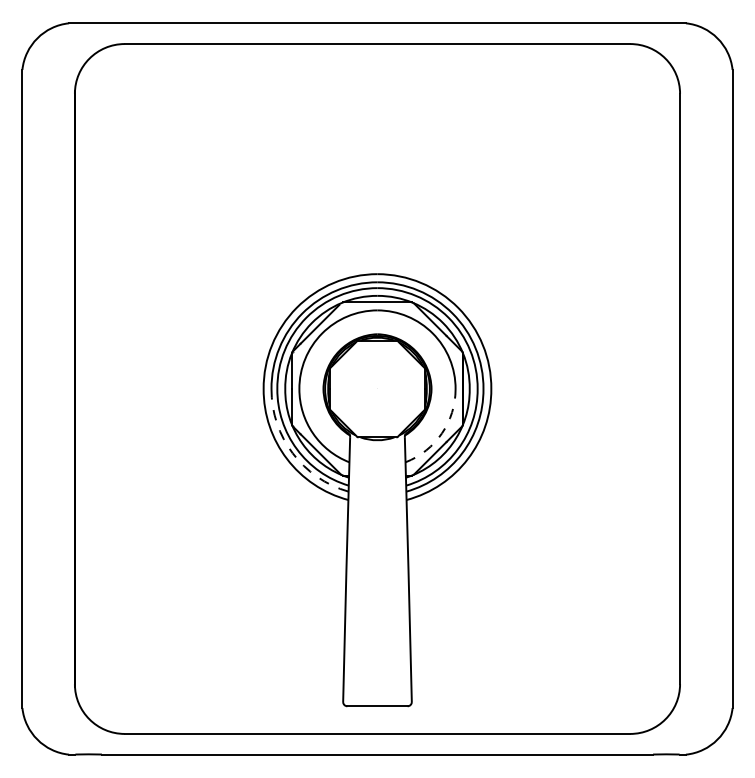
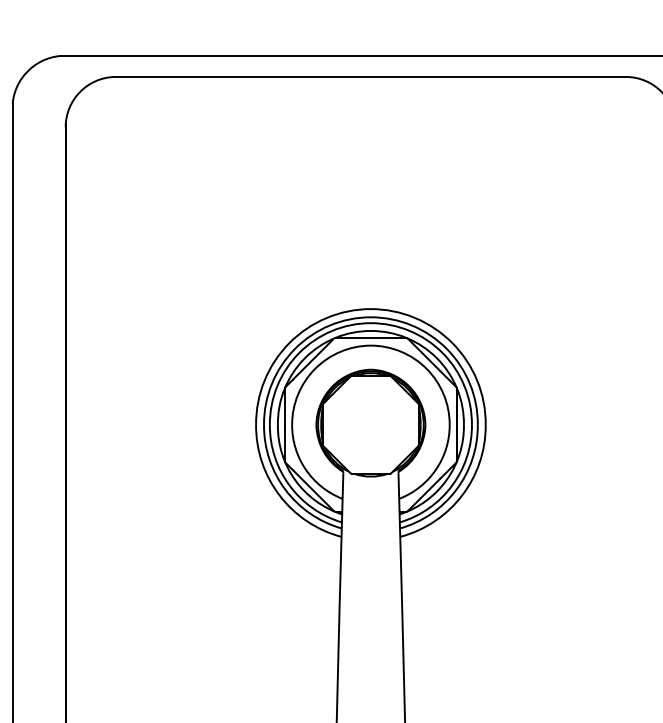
arc: (441, 433) -> (435, 469), dashed -> solid
arc: (292, 453) -> (285, 489), dashed -> solid

